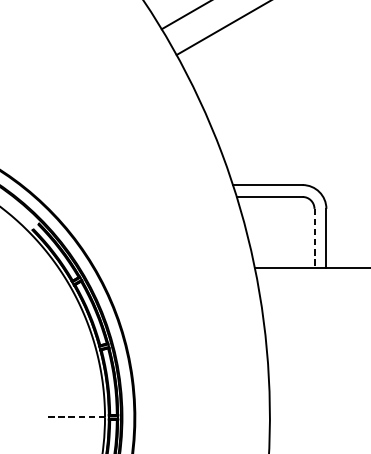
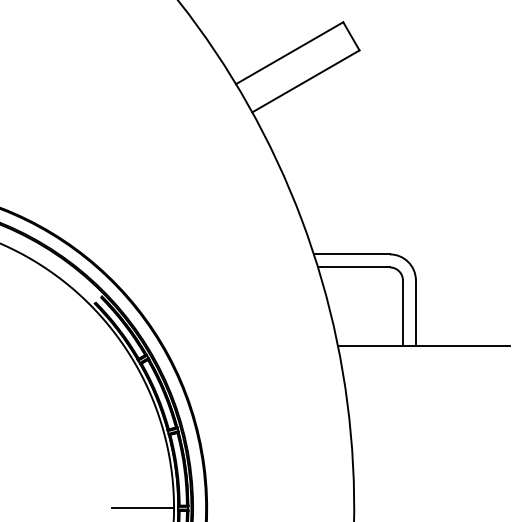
line: (314, 238) -> (402, 312), dashed -> solid
line: (77, 417) -> (143, 508), dashed -> solid

